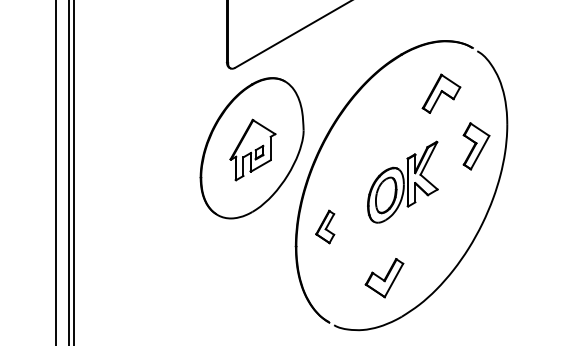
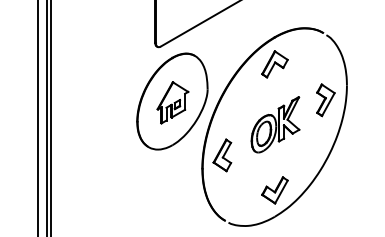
part: (440, 94) -> (274, 64), moved
part: (325, 227) -> (222, 155), size x1.43
part: (383, 278) -> (274, 190), moved

